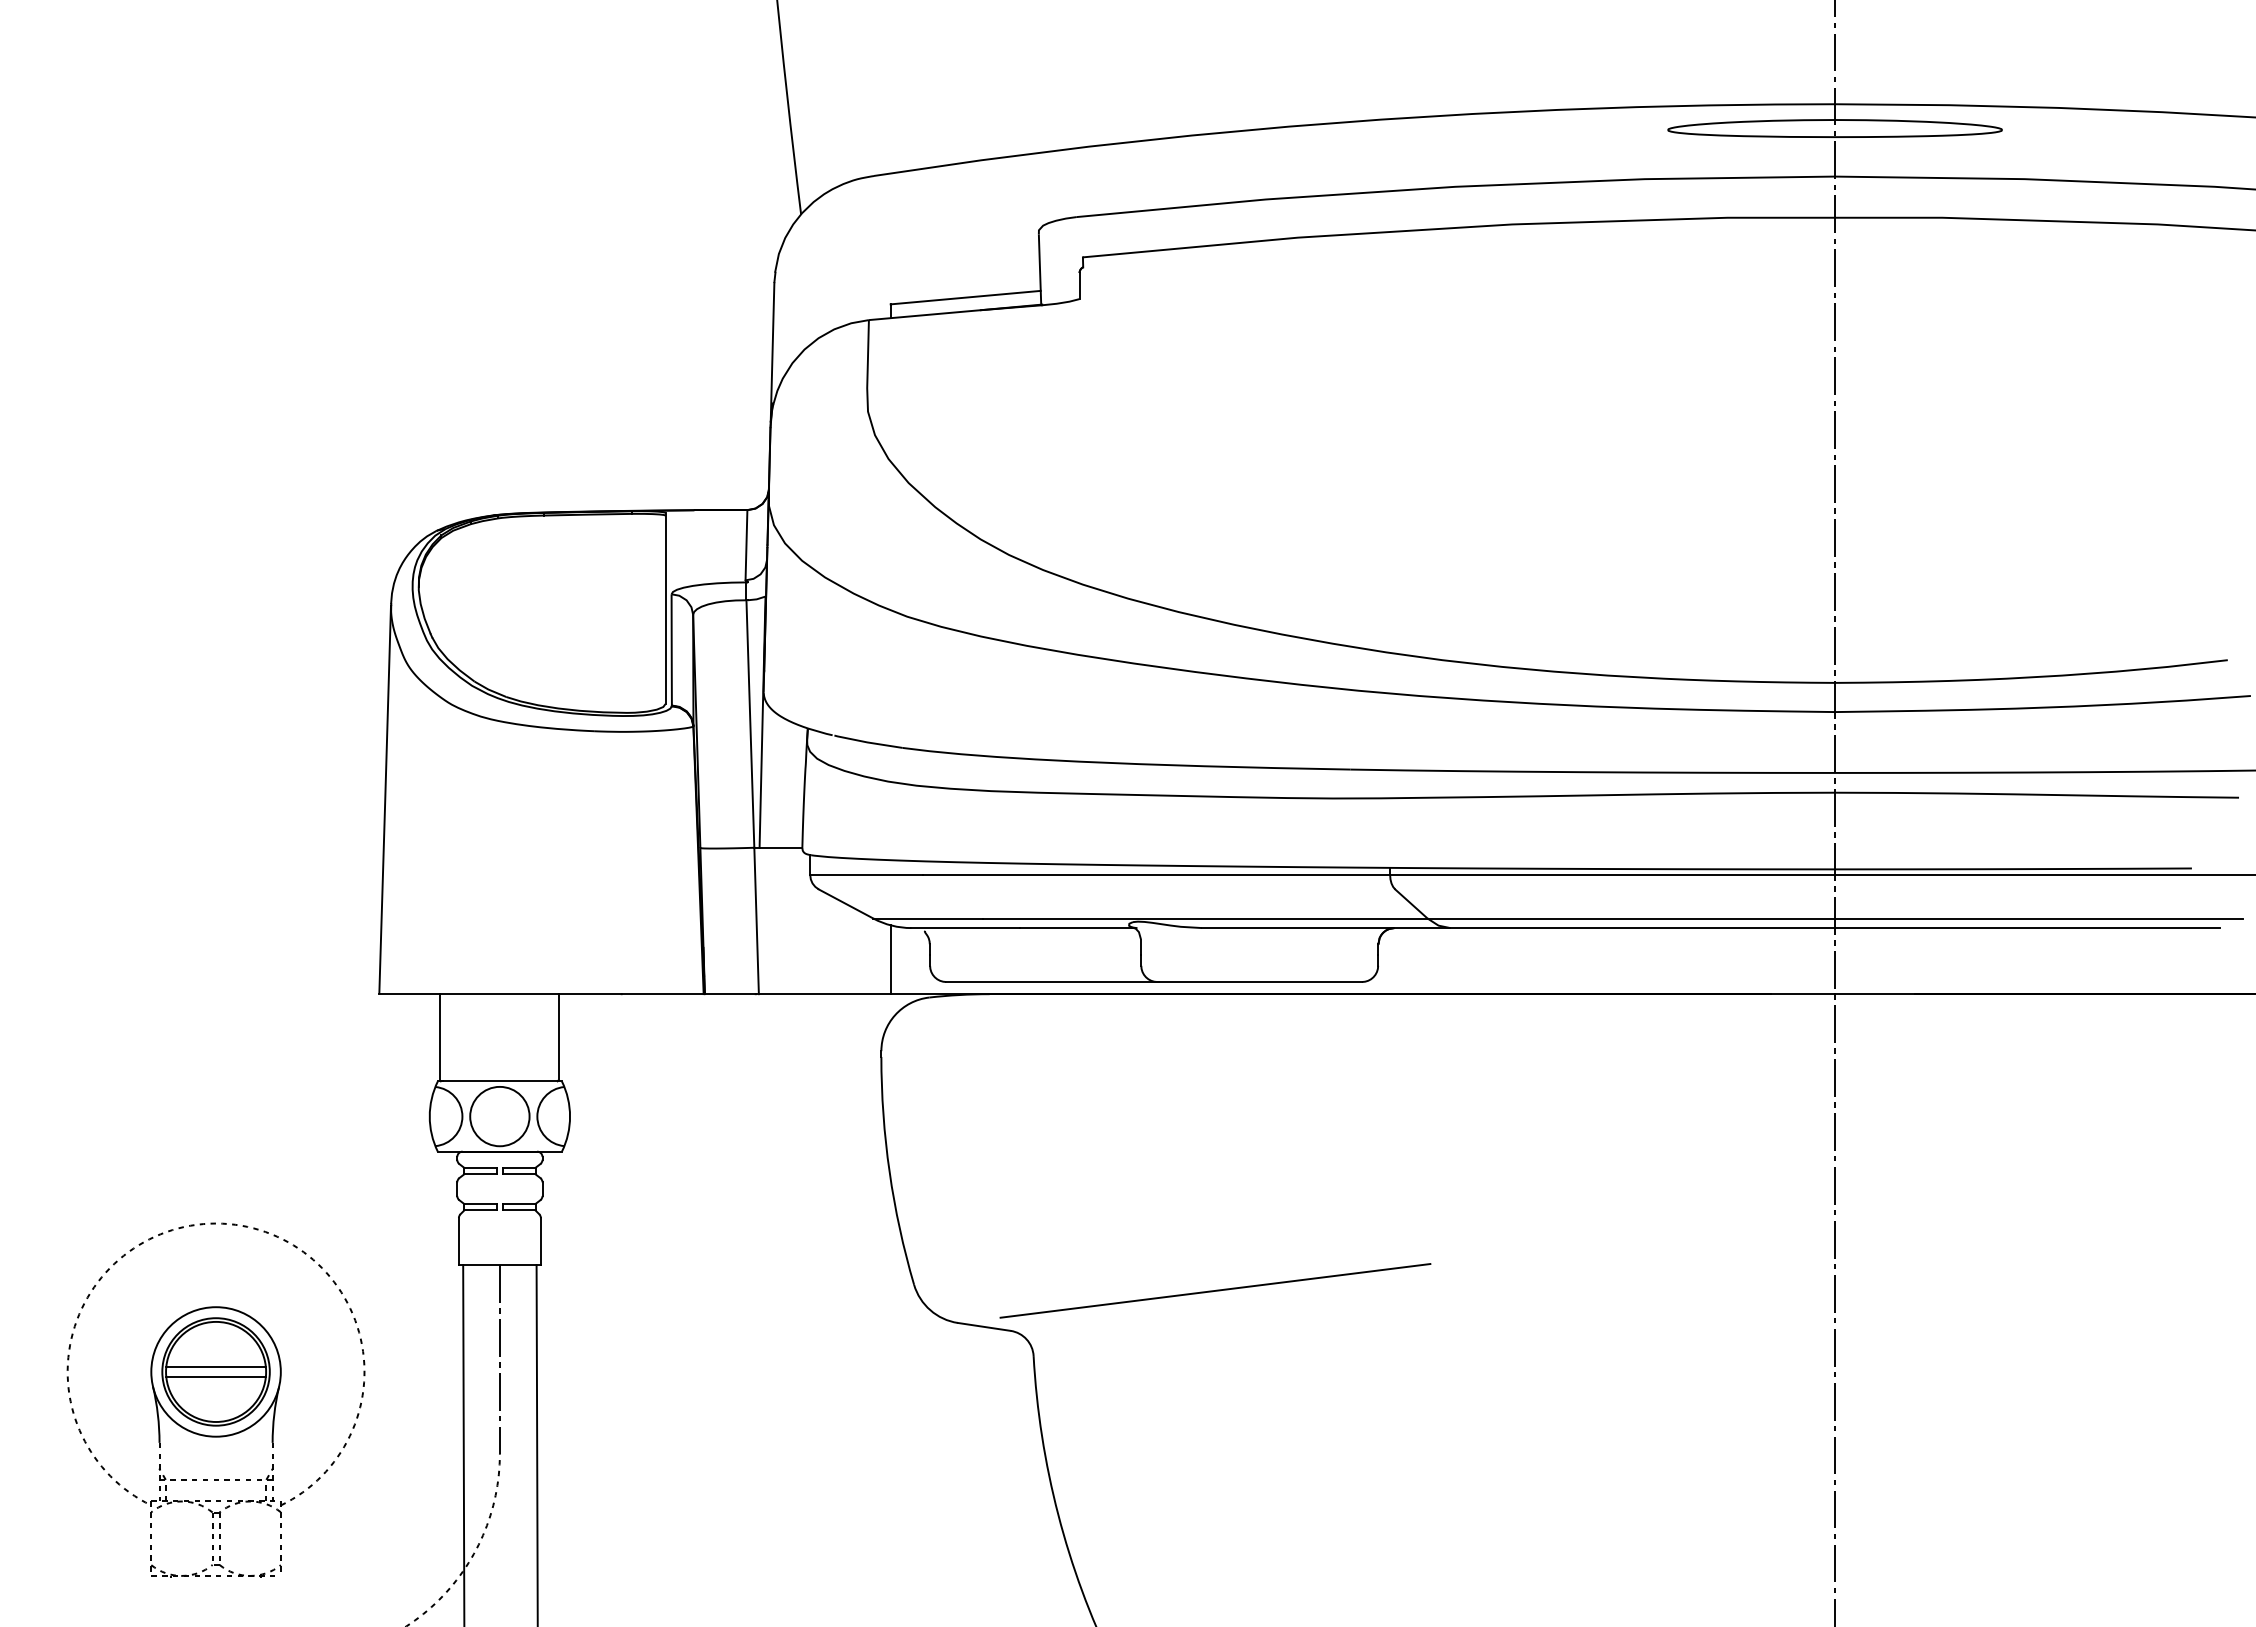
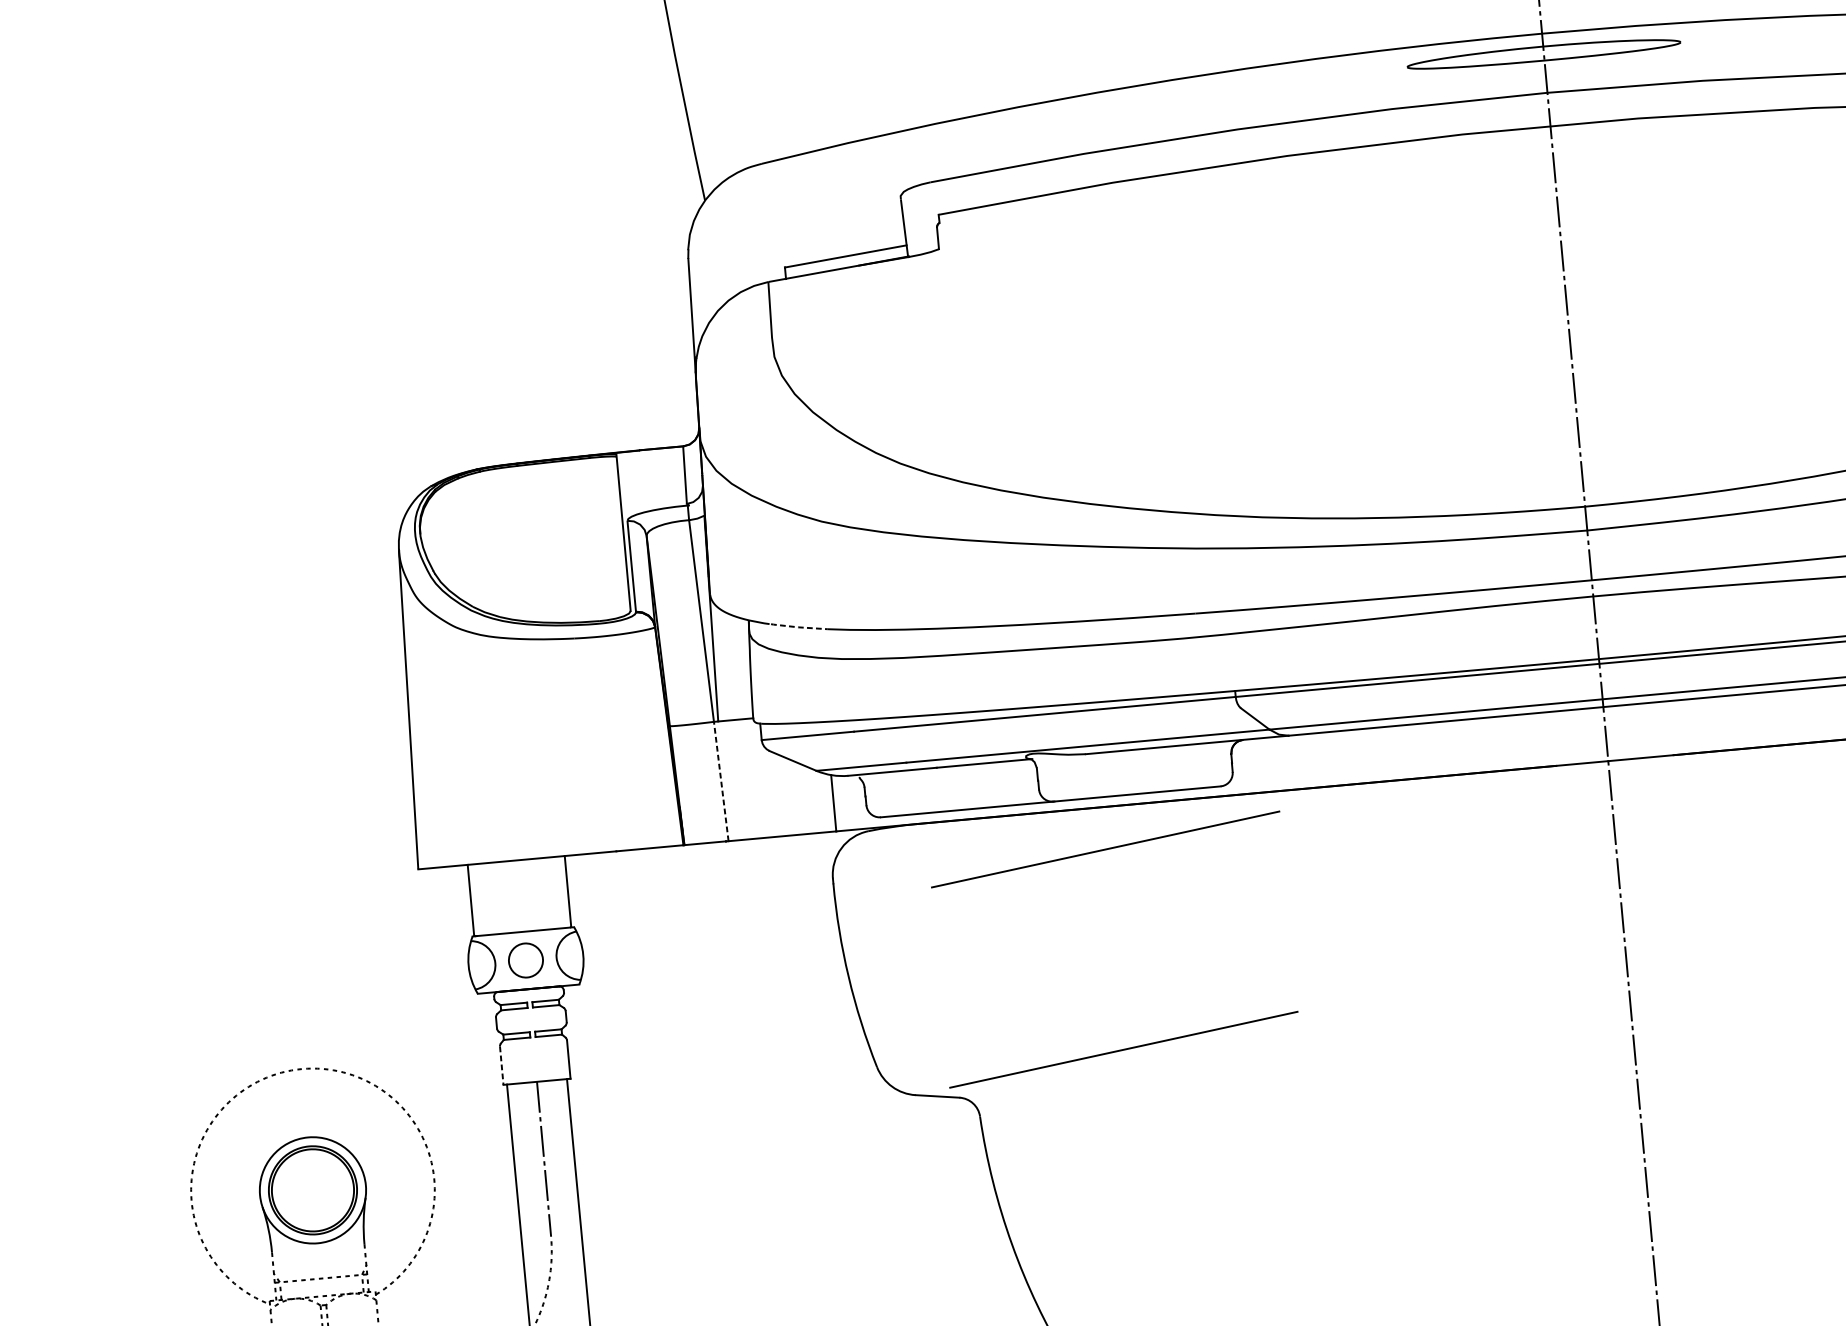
line: (867, 742) -> (798, 627), solid -> dashed
line: (756, 920) -> (721, 781), solid -> dashed
line: (1215, 1045) -> (1105, 849), added
circle: (499, 1116) -> (525, 960), size x0.7
line: (458, 1242) -> (501, 1066), solid -> dashed
line: (215, 1366) -> (312, 1185), removed
line: (215, 1377) -> (312, 1194), removed

